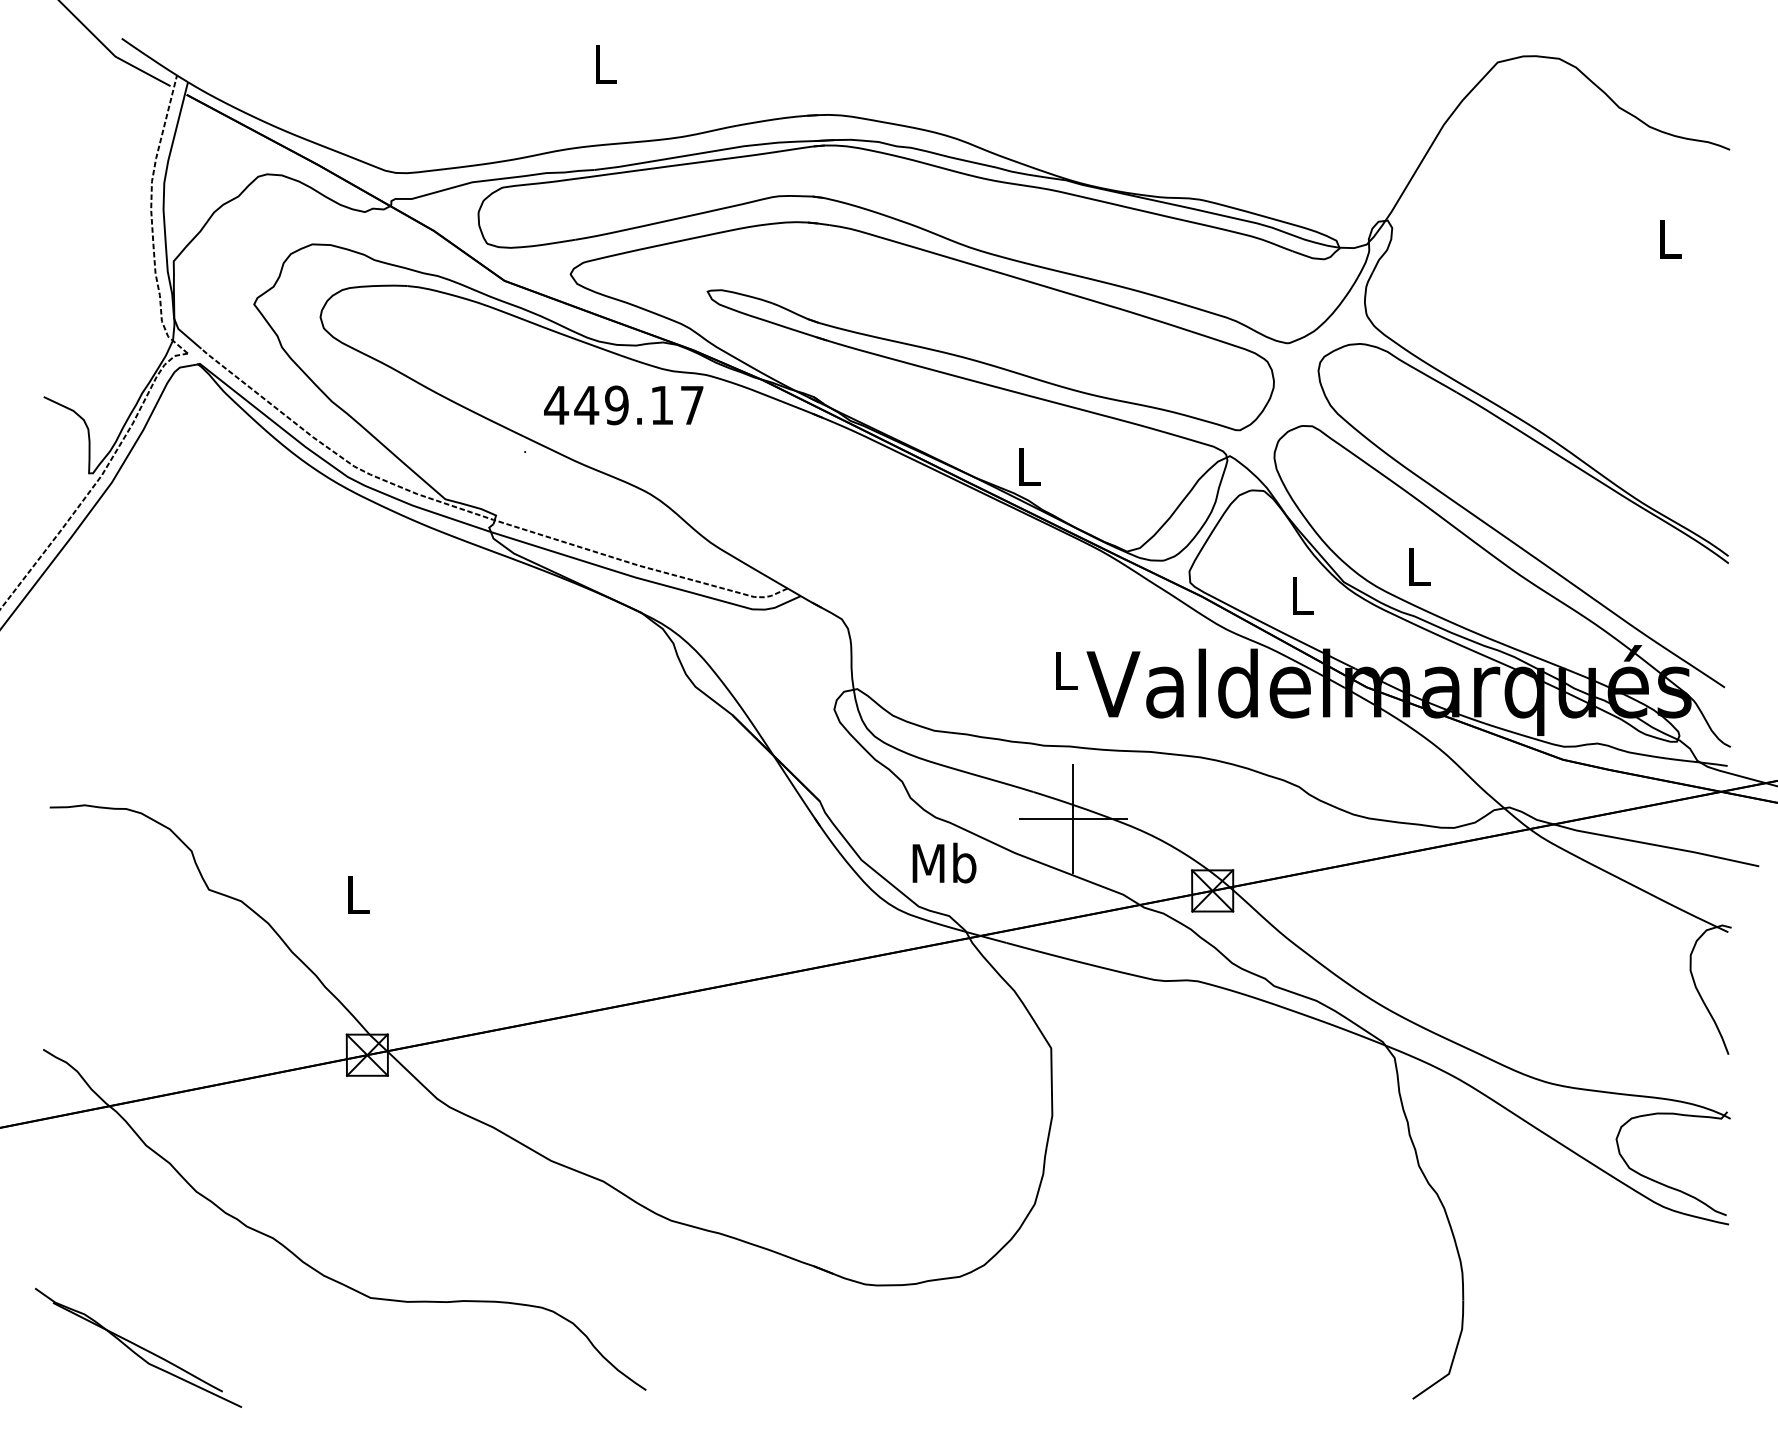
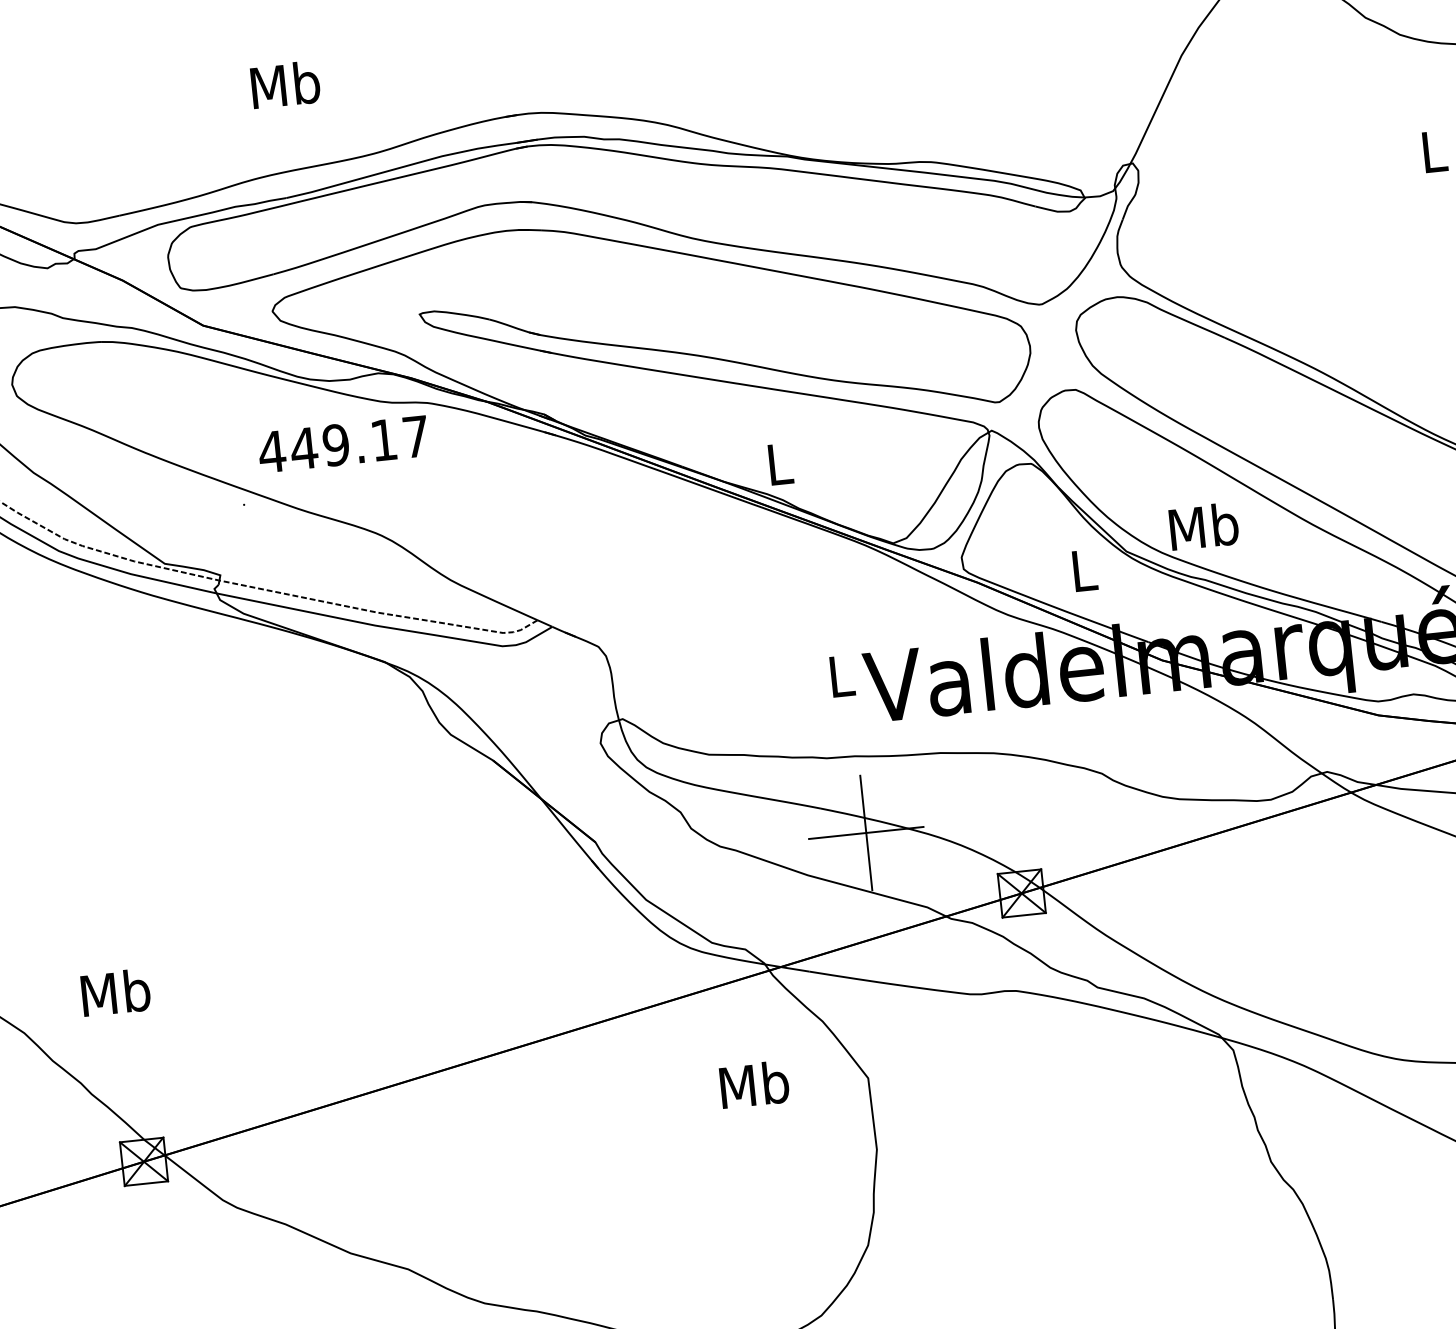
text: (604, 63) -> (284, 84), L -> Mb
text: (1418, 566) -> (1203, 526), L -> Mb
text: (944, 862) -> (754, 1084), moved
text: (357, 894) -> (115, 992), L -> Mb

